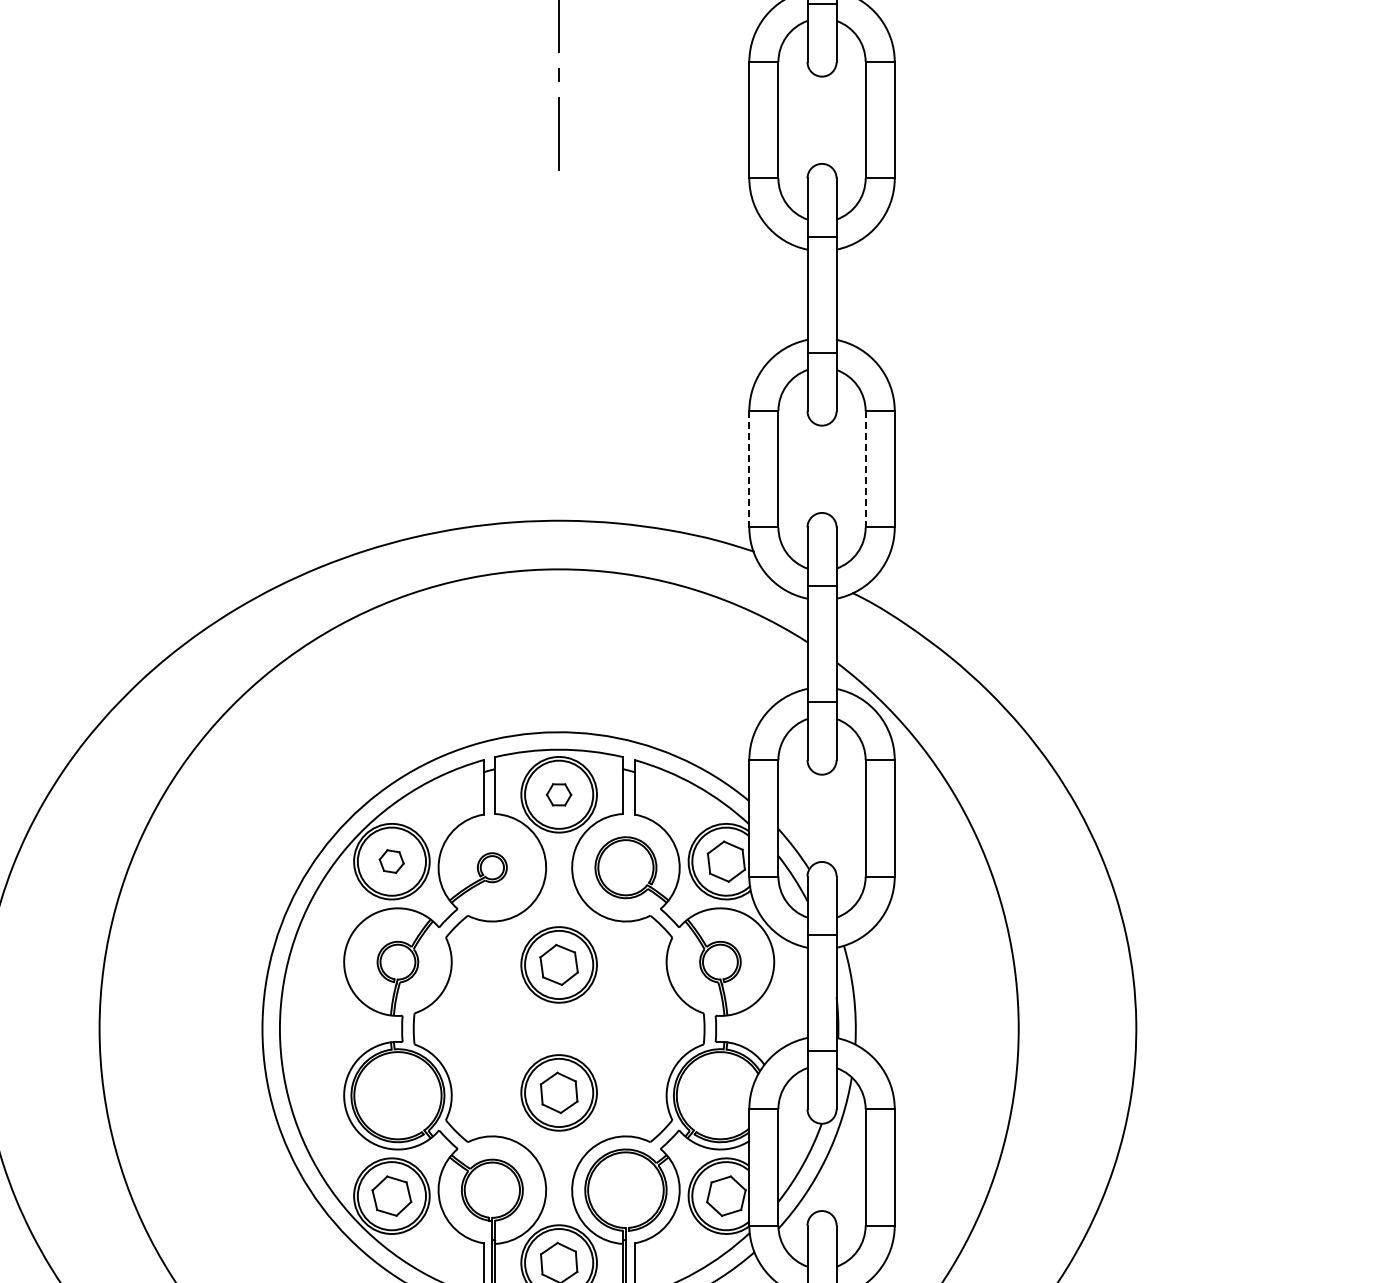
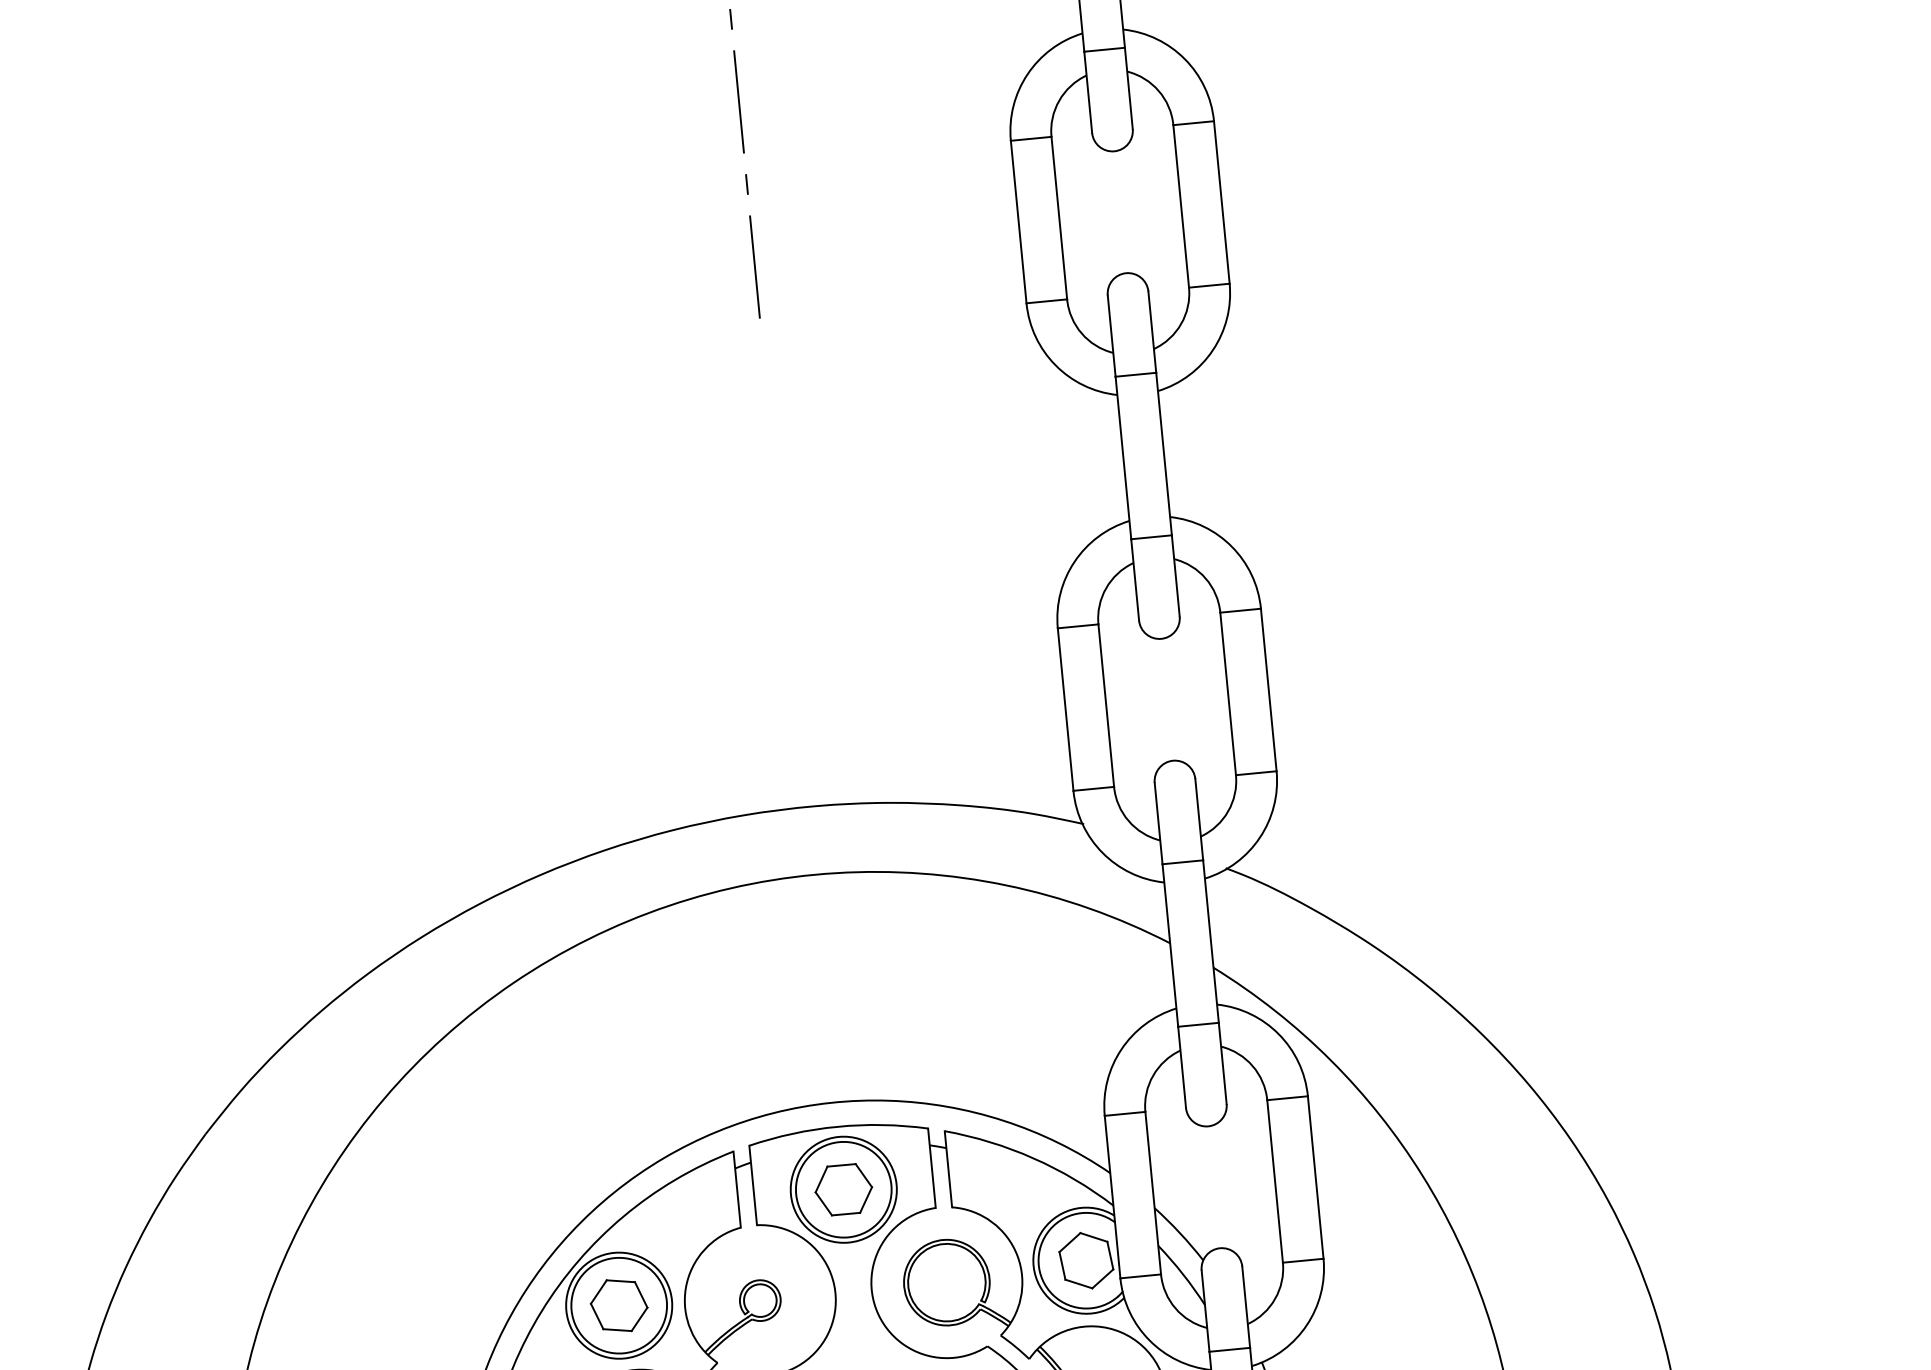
line: (749, 469) -> (1065, 709), dashed -> solid
line: (865, 469) -> (1227, 694), dashed -> solid
part: (558, 794) -> (842, 1189), size x1.67
part: (391, 861) -> (618, 1305), size x1.67

